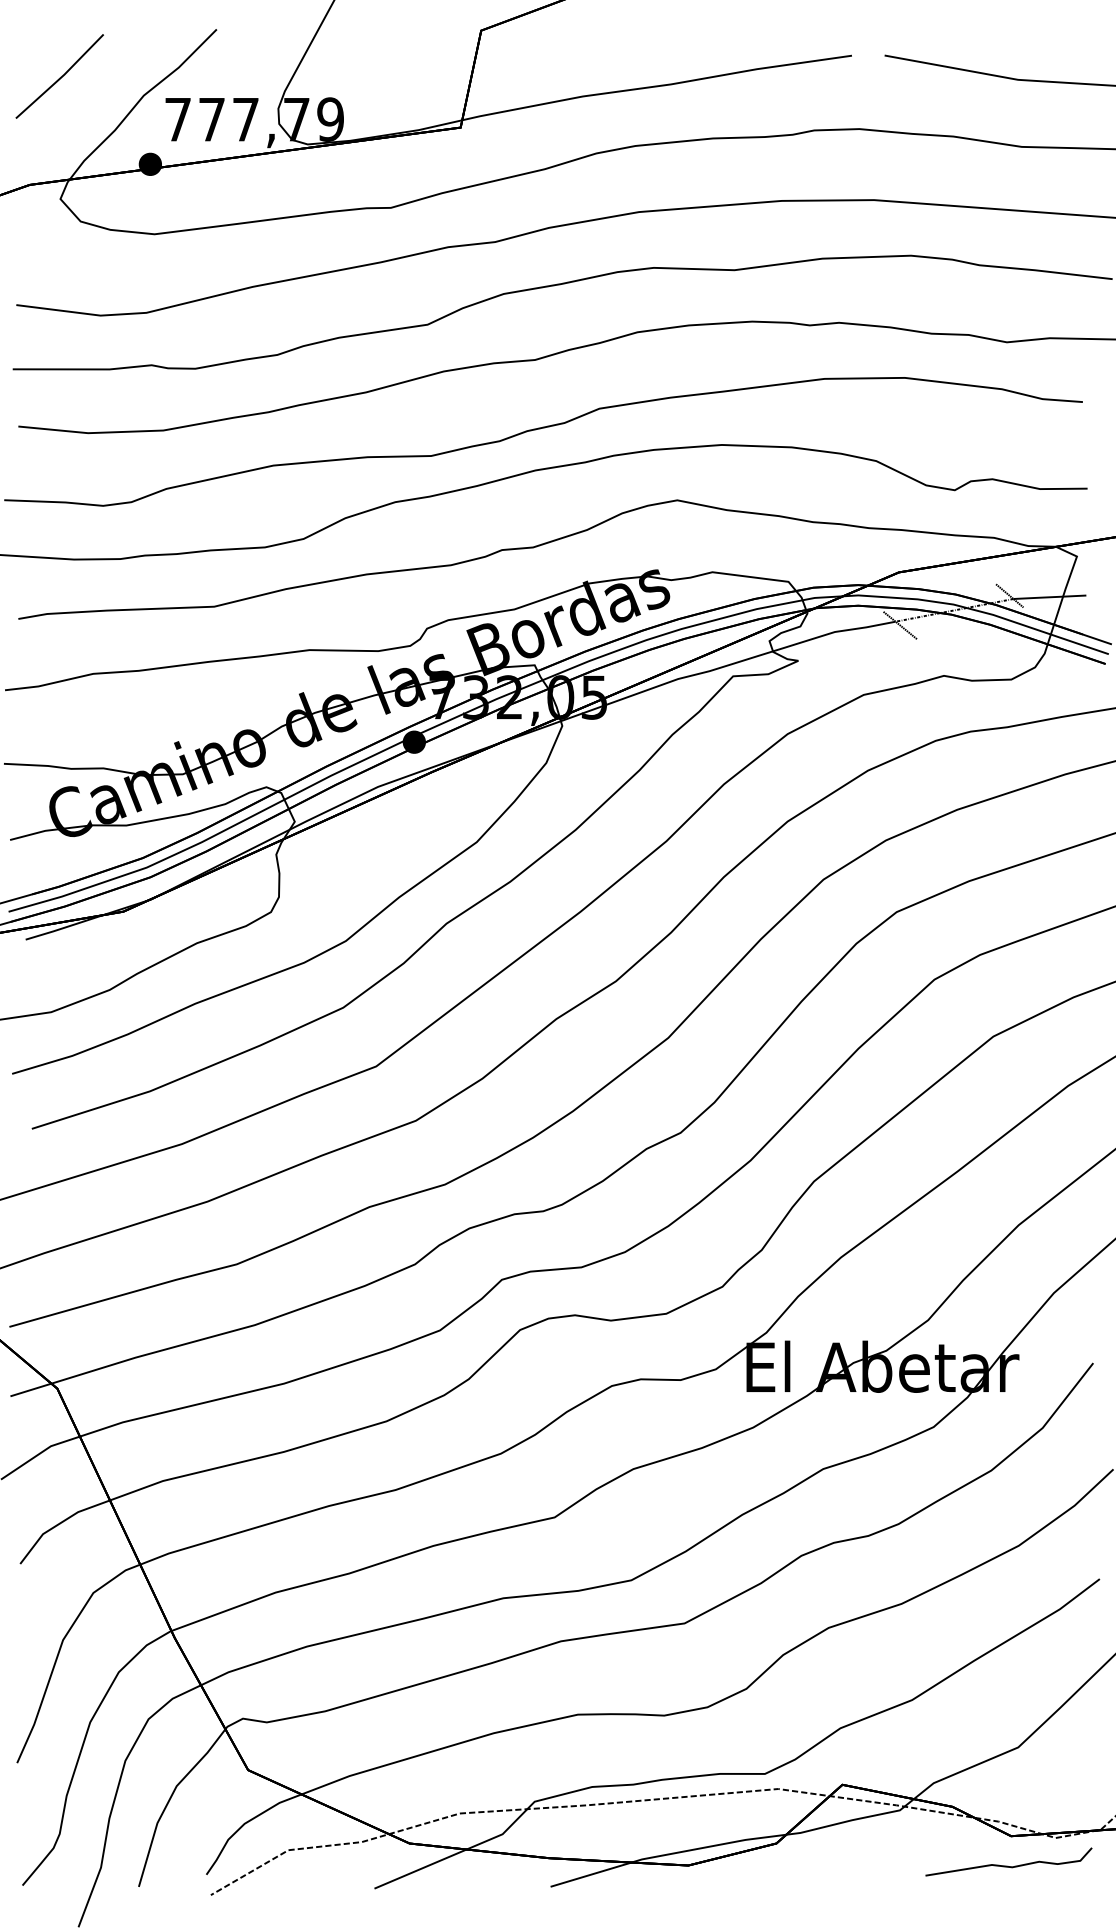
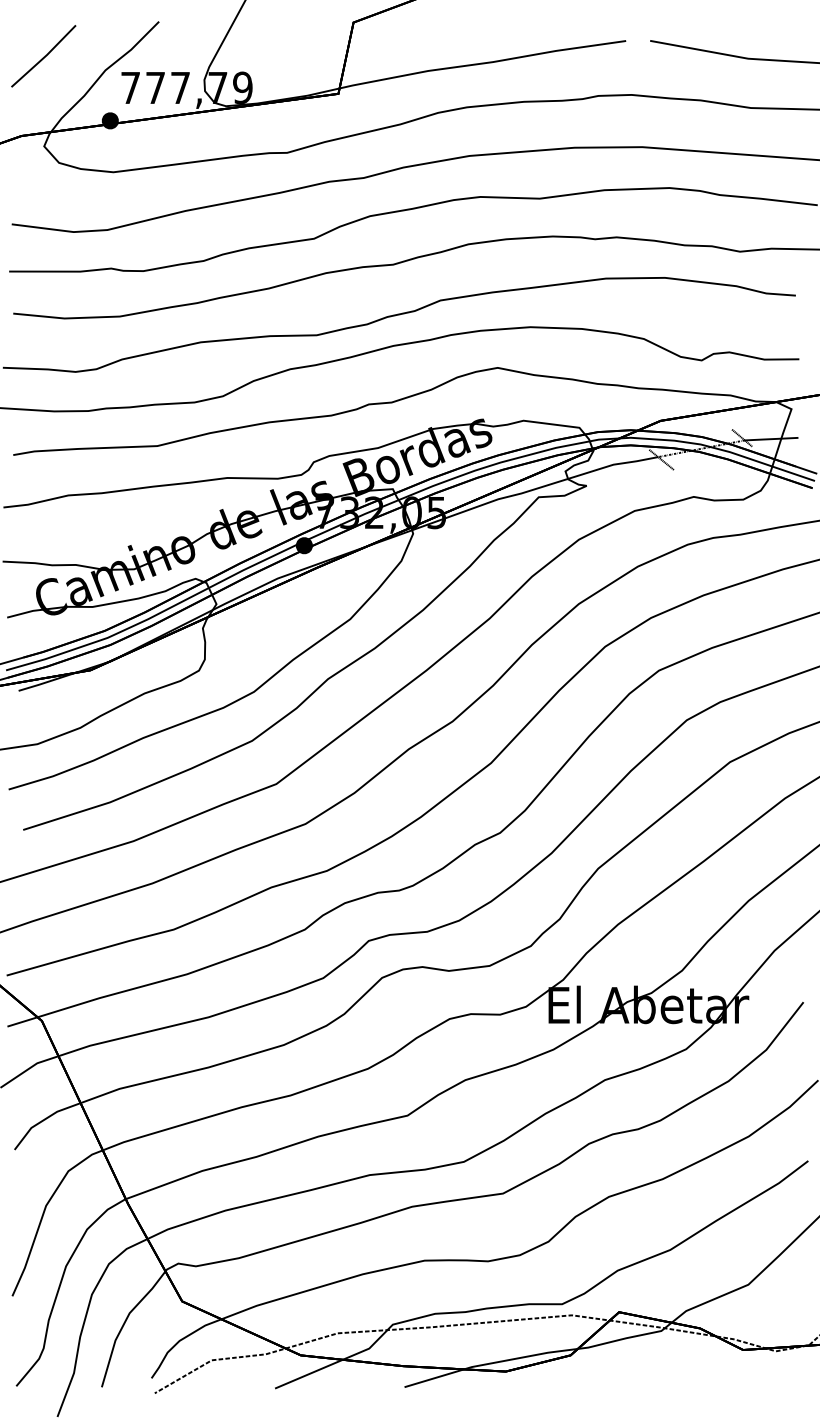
part: (1008, 1861) -> (741, 1368), removed

